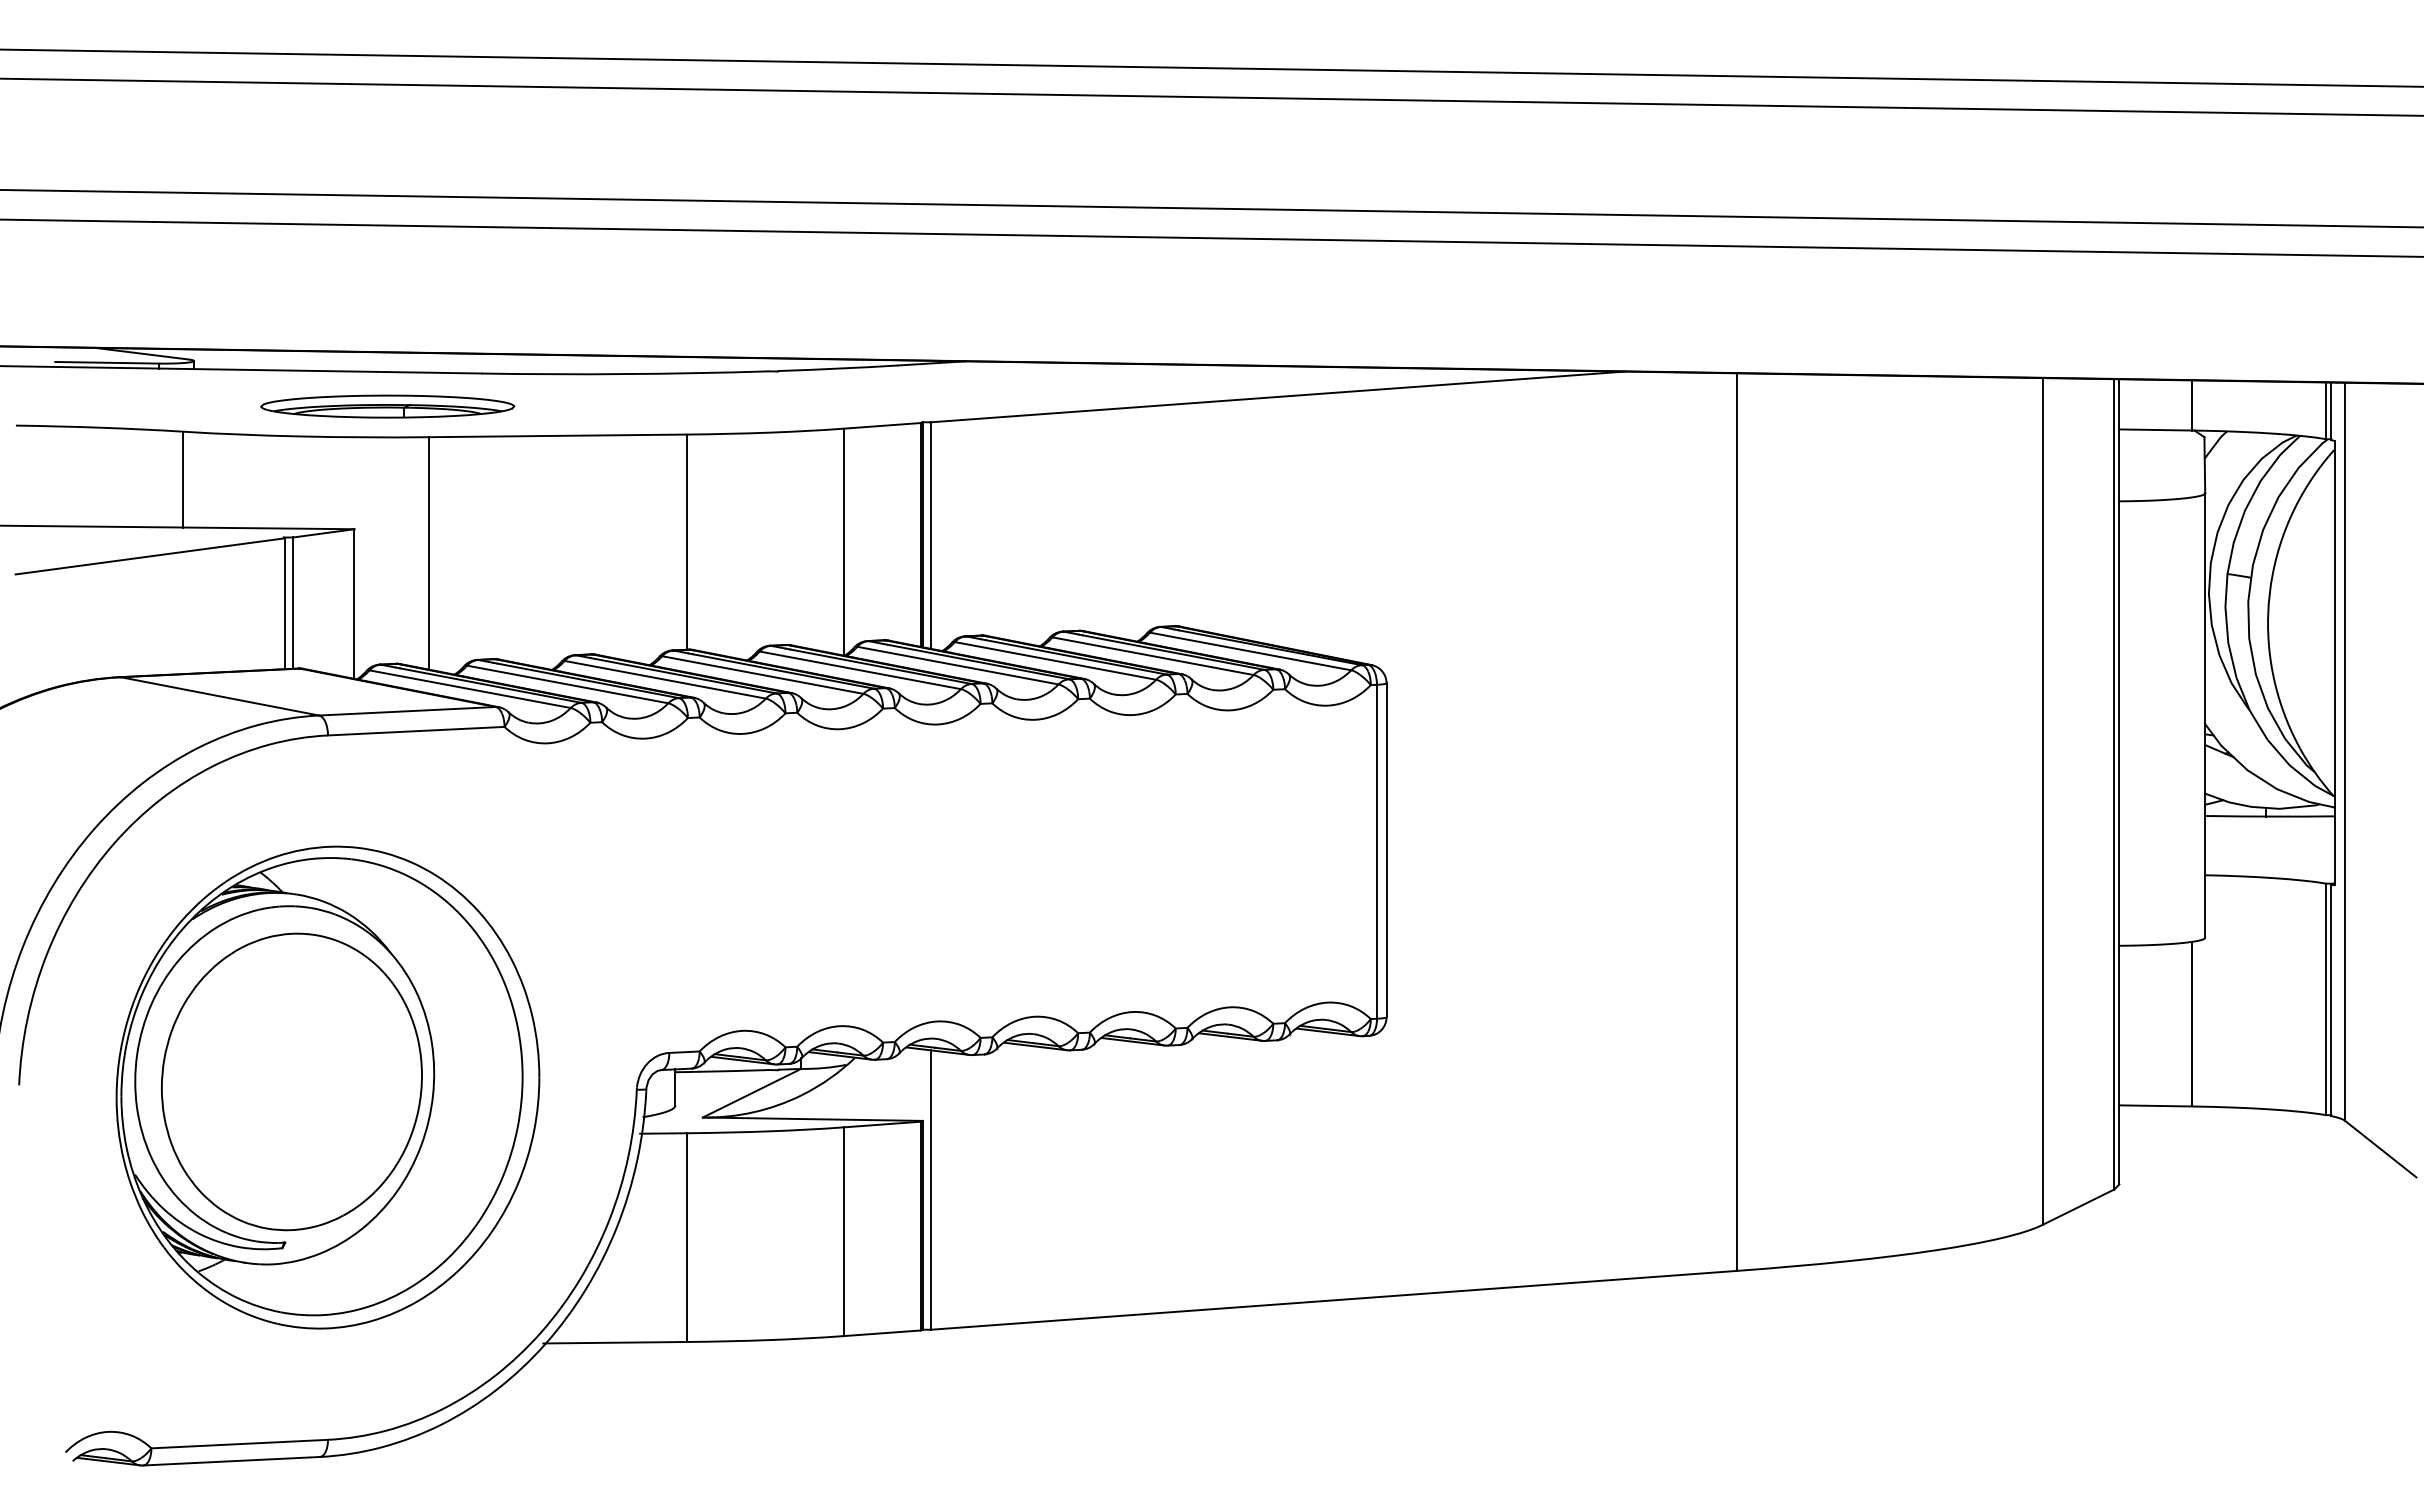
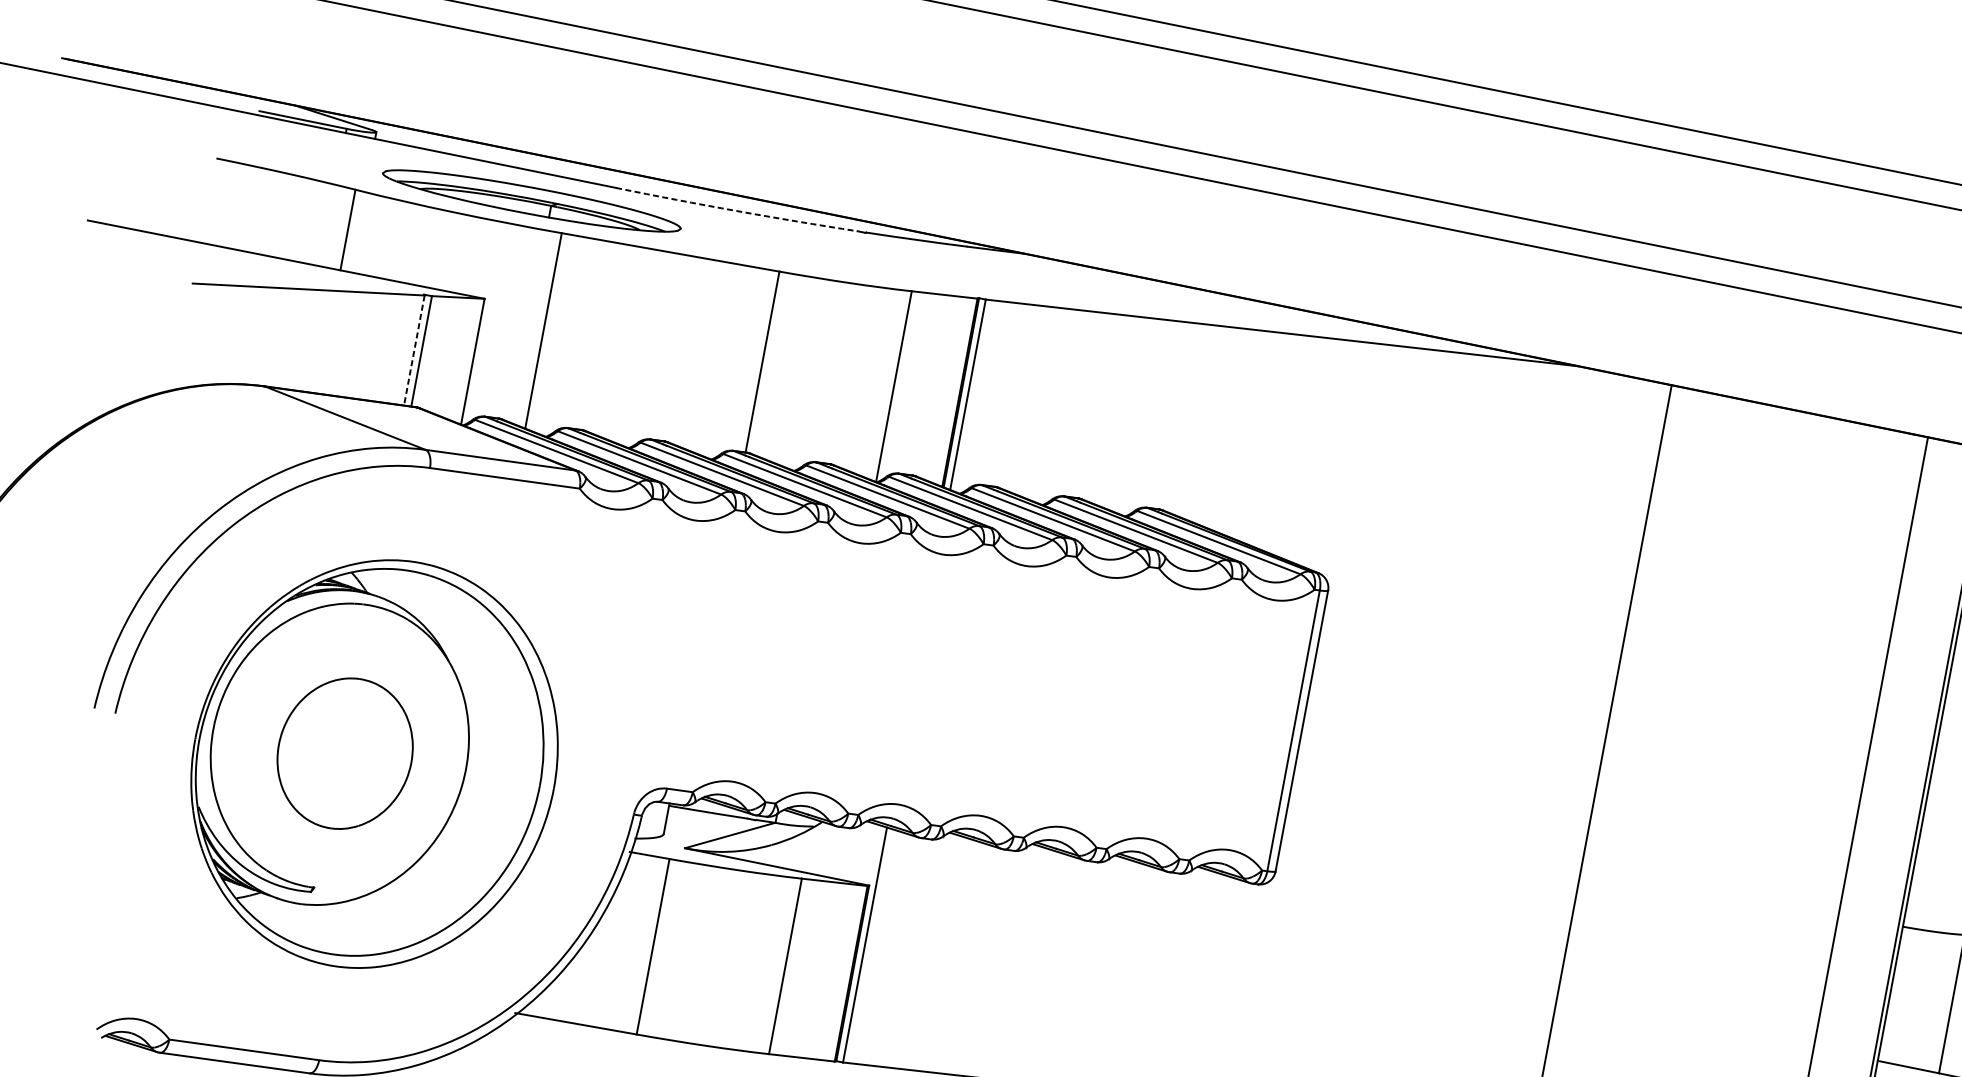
arc: (625, 374) -> (736, 211), solid -> dashed
part: (387, 406) -> (531, 200), size x1.4
line: (284, 604) -> (414, 351), solid -> dashed
part: (291, 1081) -> (344, 753), size x0.6

